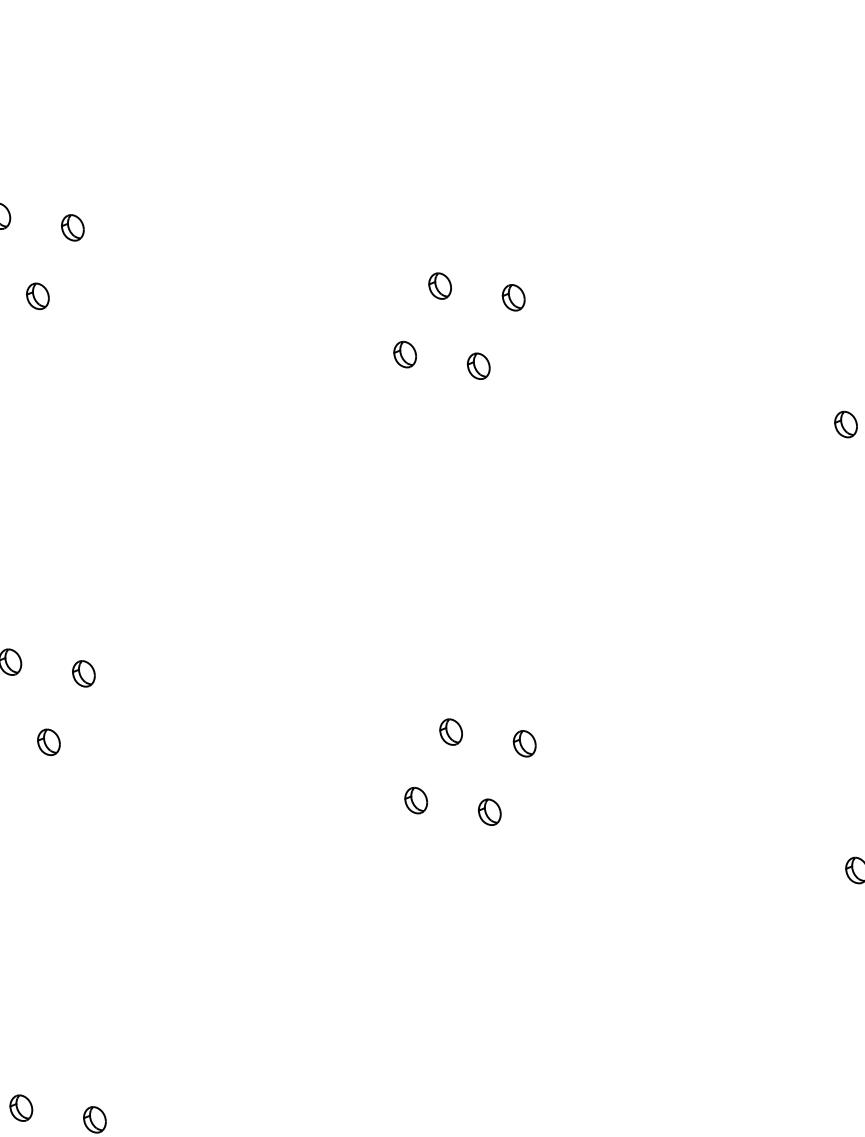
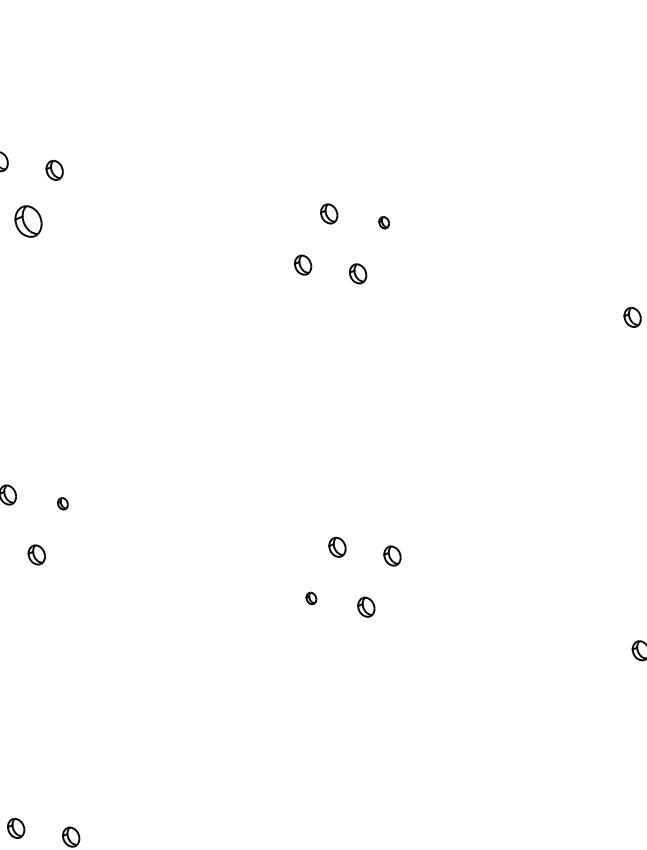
part: (37, 296) -> (28, 221), size x1.6
part: (513, 297) -> (384, 222), size x0.6
part: (83, 673) -> (62, 503), size x0.6
part: (416, 800) -> (311, 598), size x0.6

